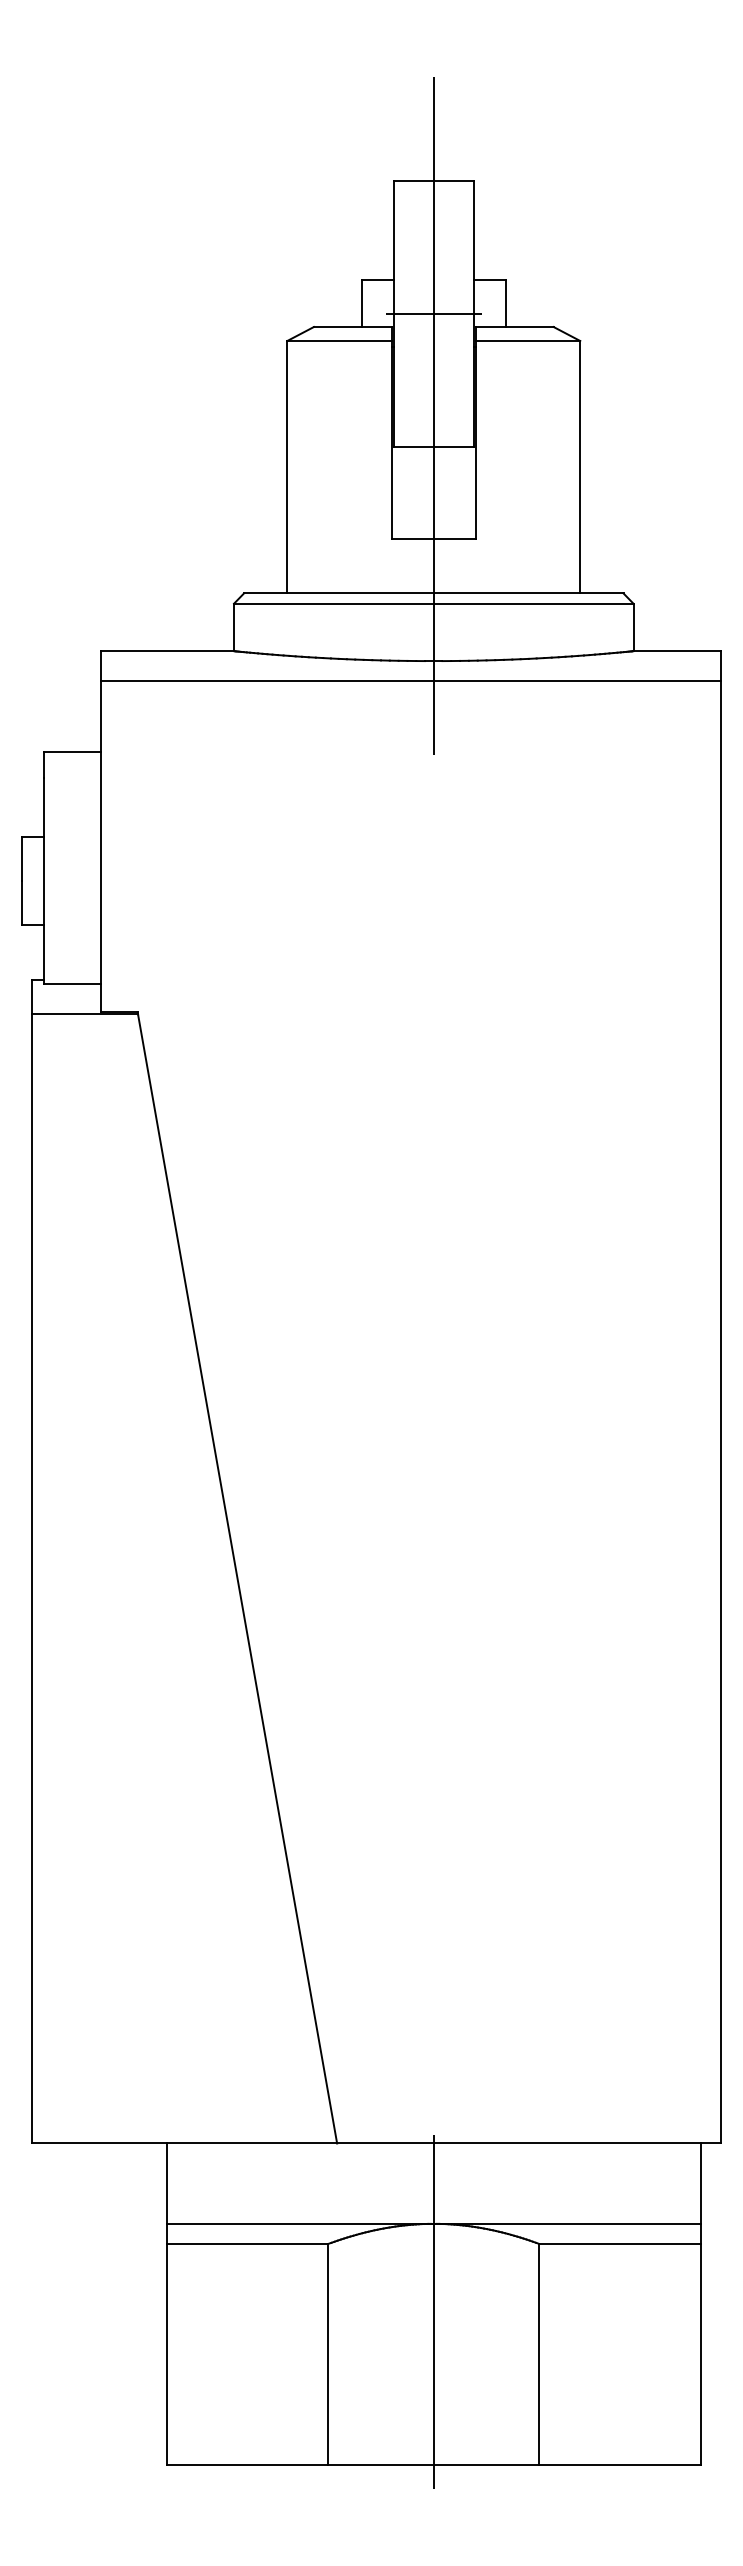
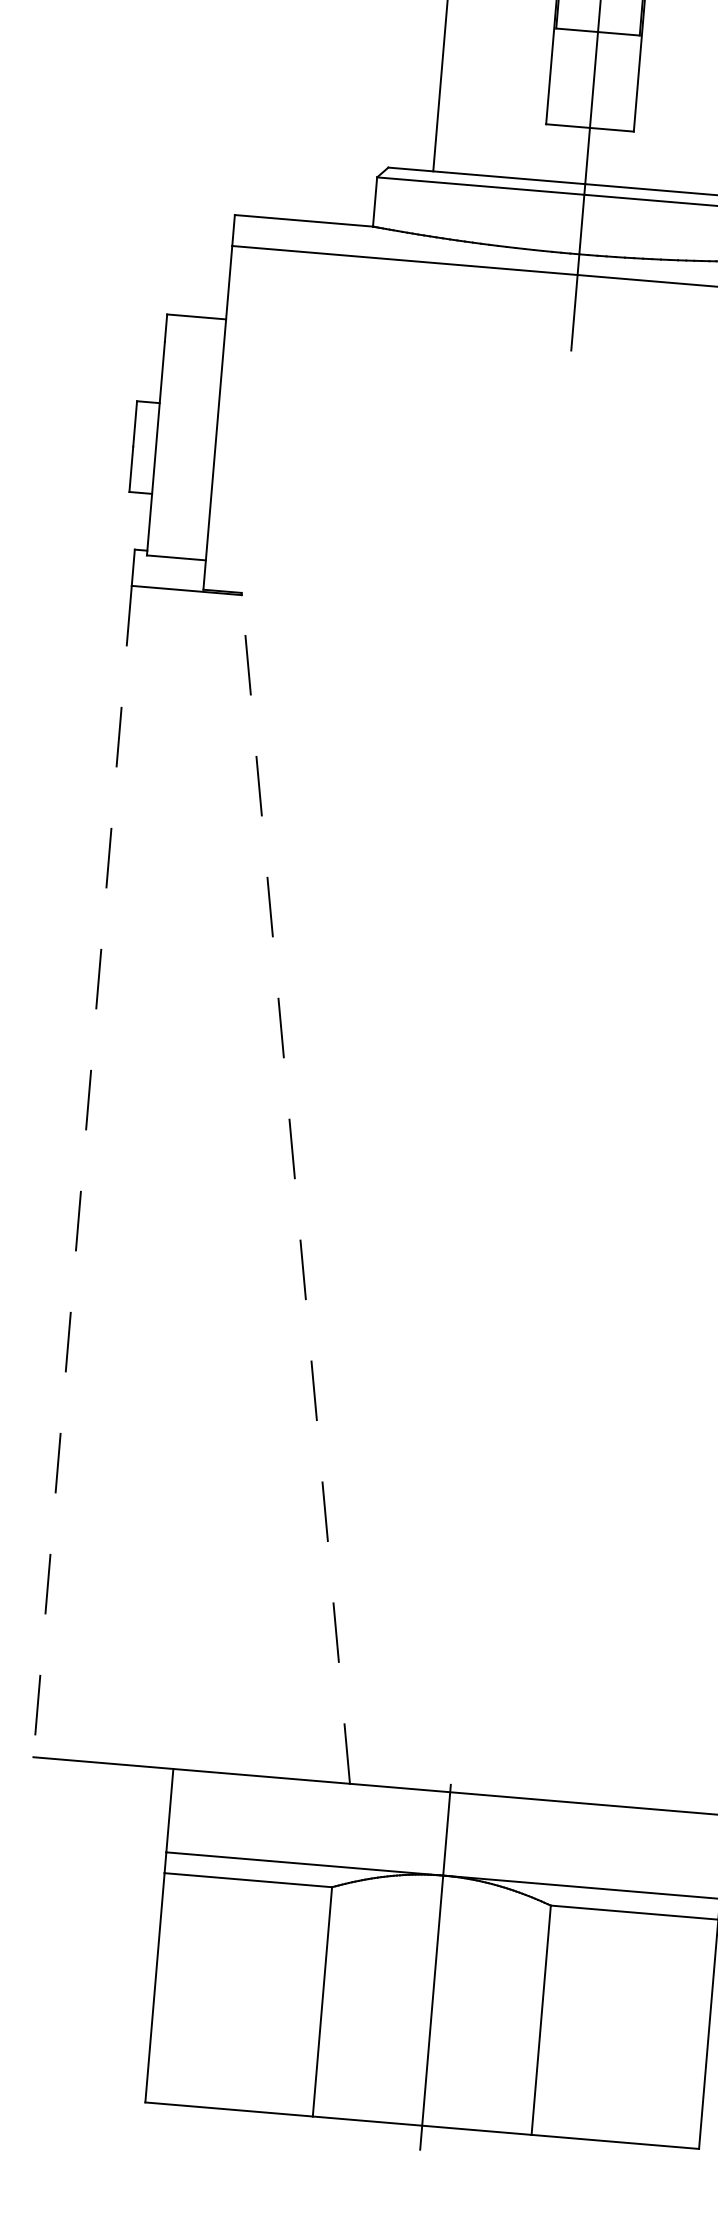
line: (32, 1578) -> (83, 1171), solid -> dashed
line: (237, 1578) -> (295, 1188), solid -> dashed

